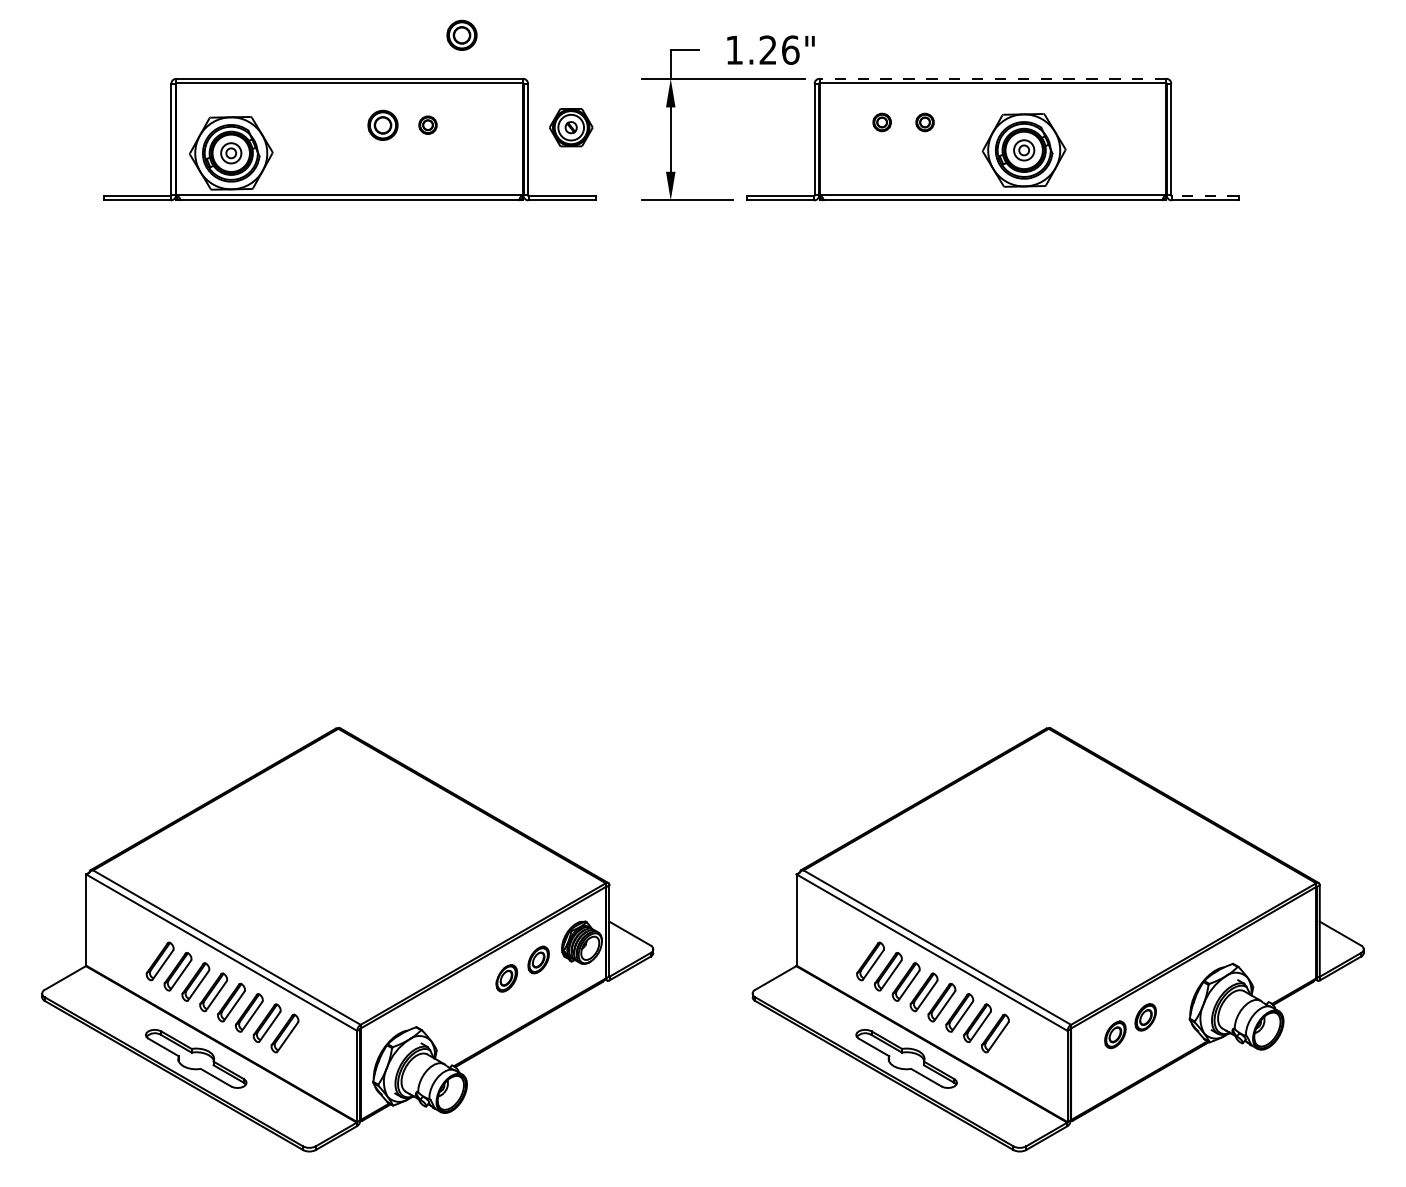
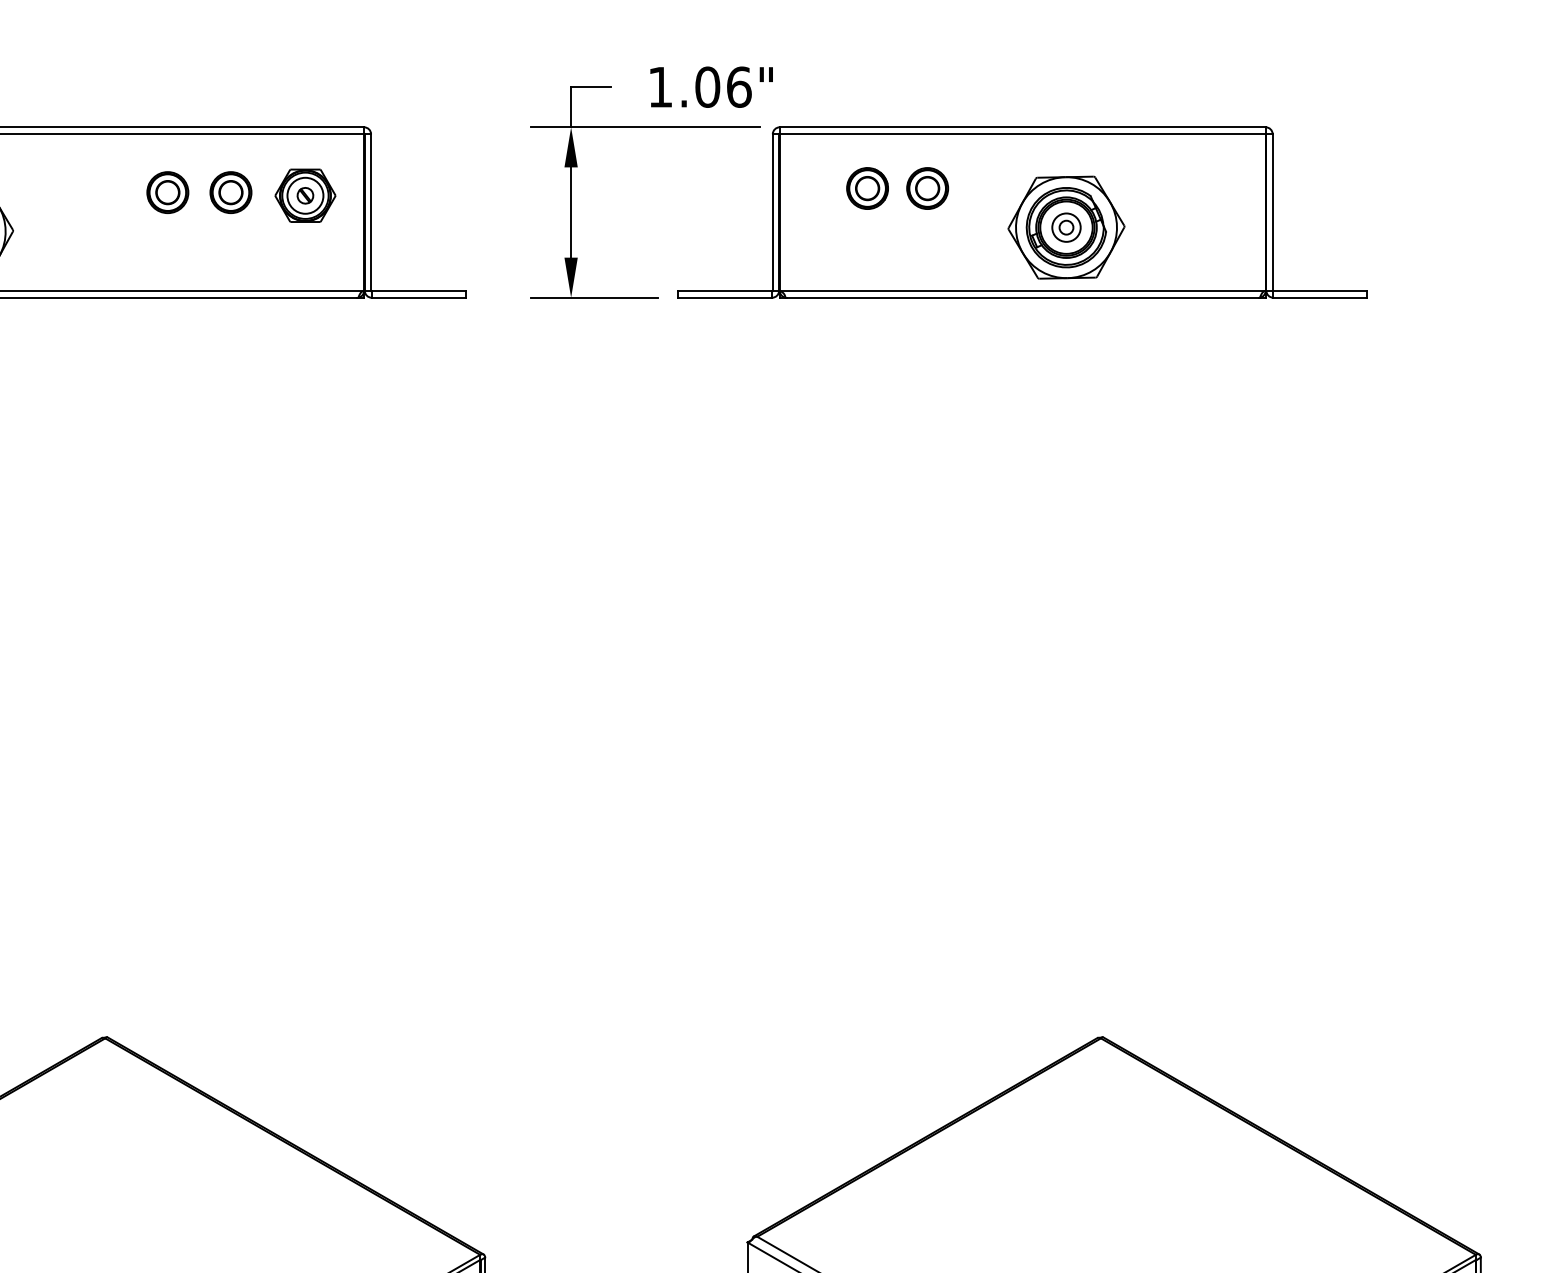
part: (461, 34) -> (277, 65), removed
text: (768, 49) -> (708, 86), 1.26" -> 1.06"
line: (992, 78) -> (1022, 126), dashed -> solid
part: (881, 122) -> (866, 188), size x1.67
part: (924, 122) -> (926, 188), size x1.67
part: (427, 124) -> (230, 191), size x1.67
part: (571, 127) -> (305, 195), moved
line: (1205, 195) -> (1320, 290), dashed -> solid

